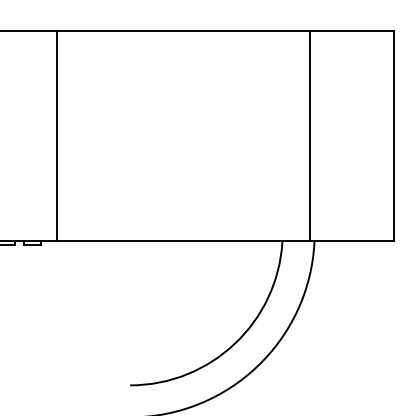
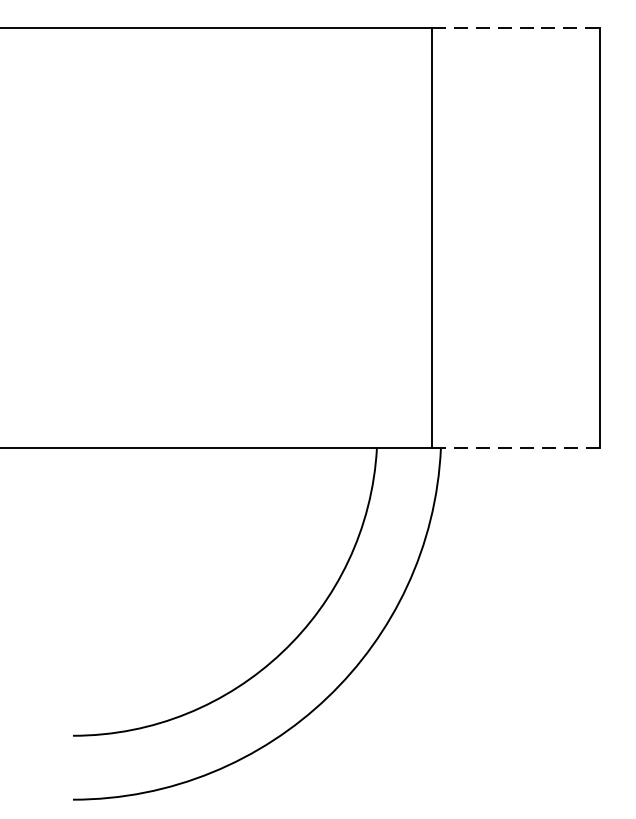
line: (352, 30) -> (516, 27), solid -> dashed
line: (351, 241) -> (514, 448), solid -> dashed

